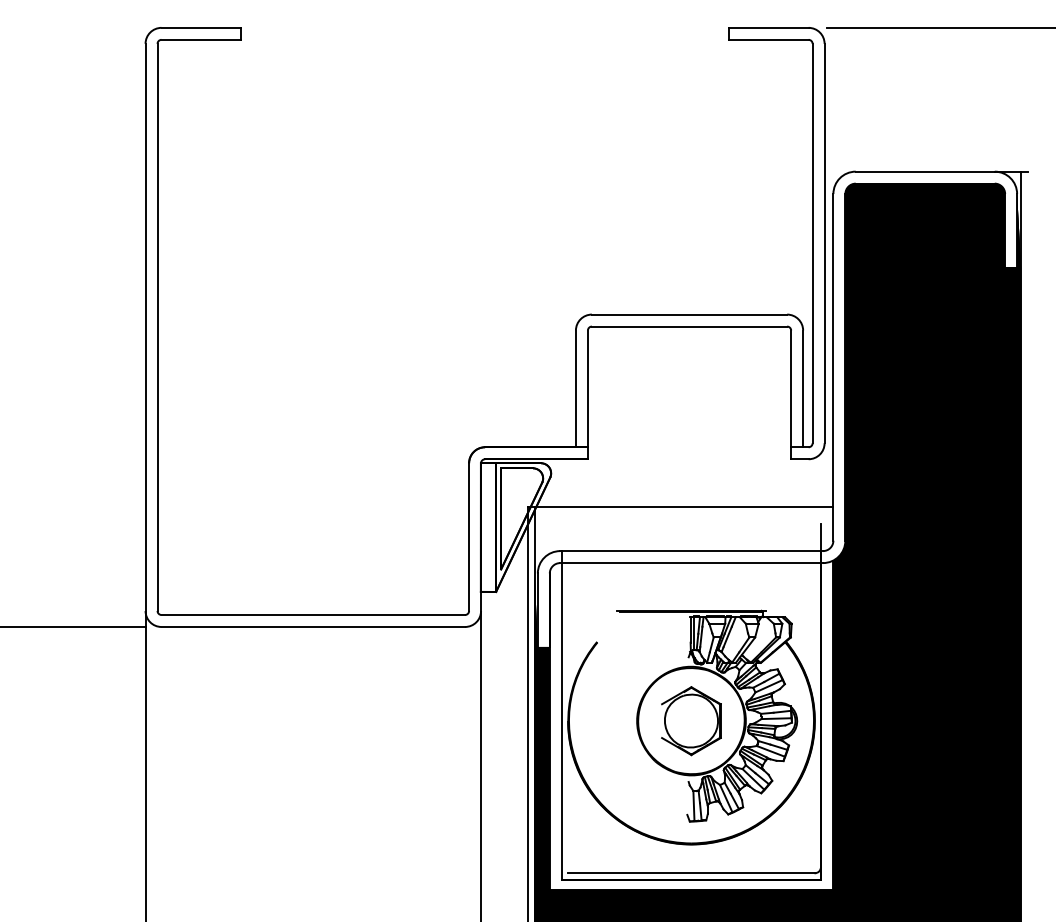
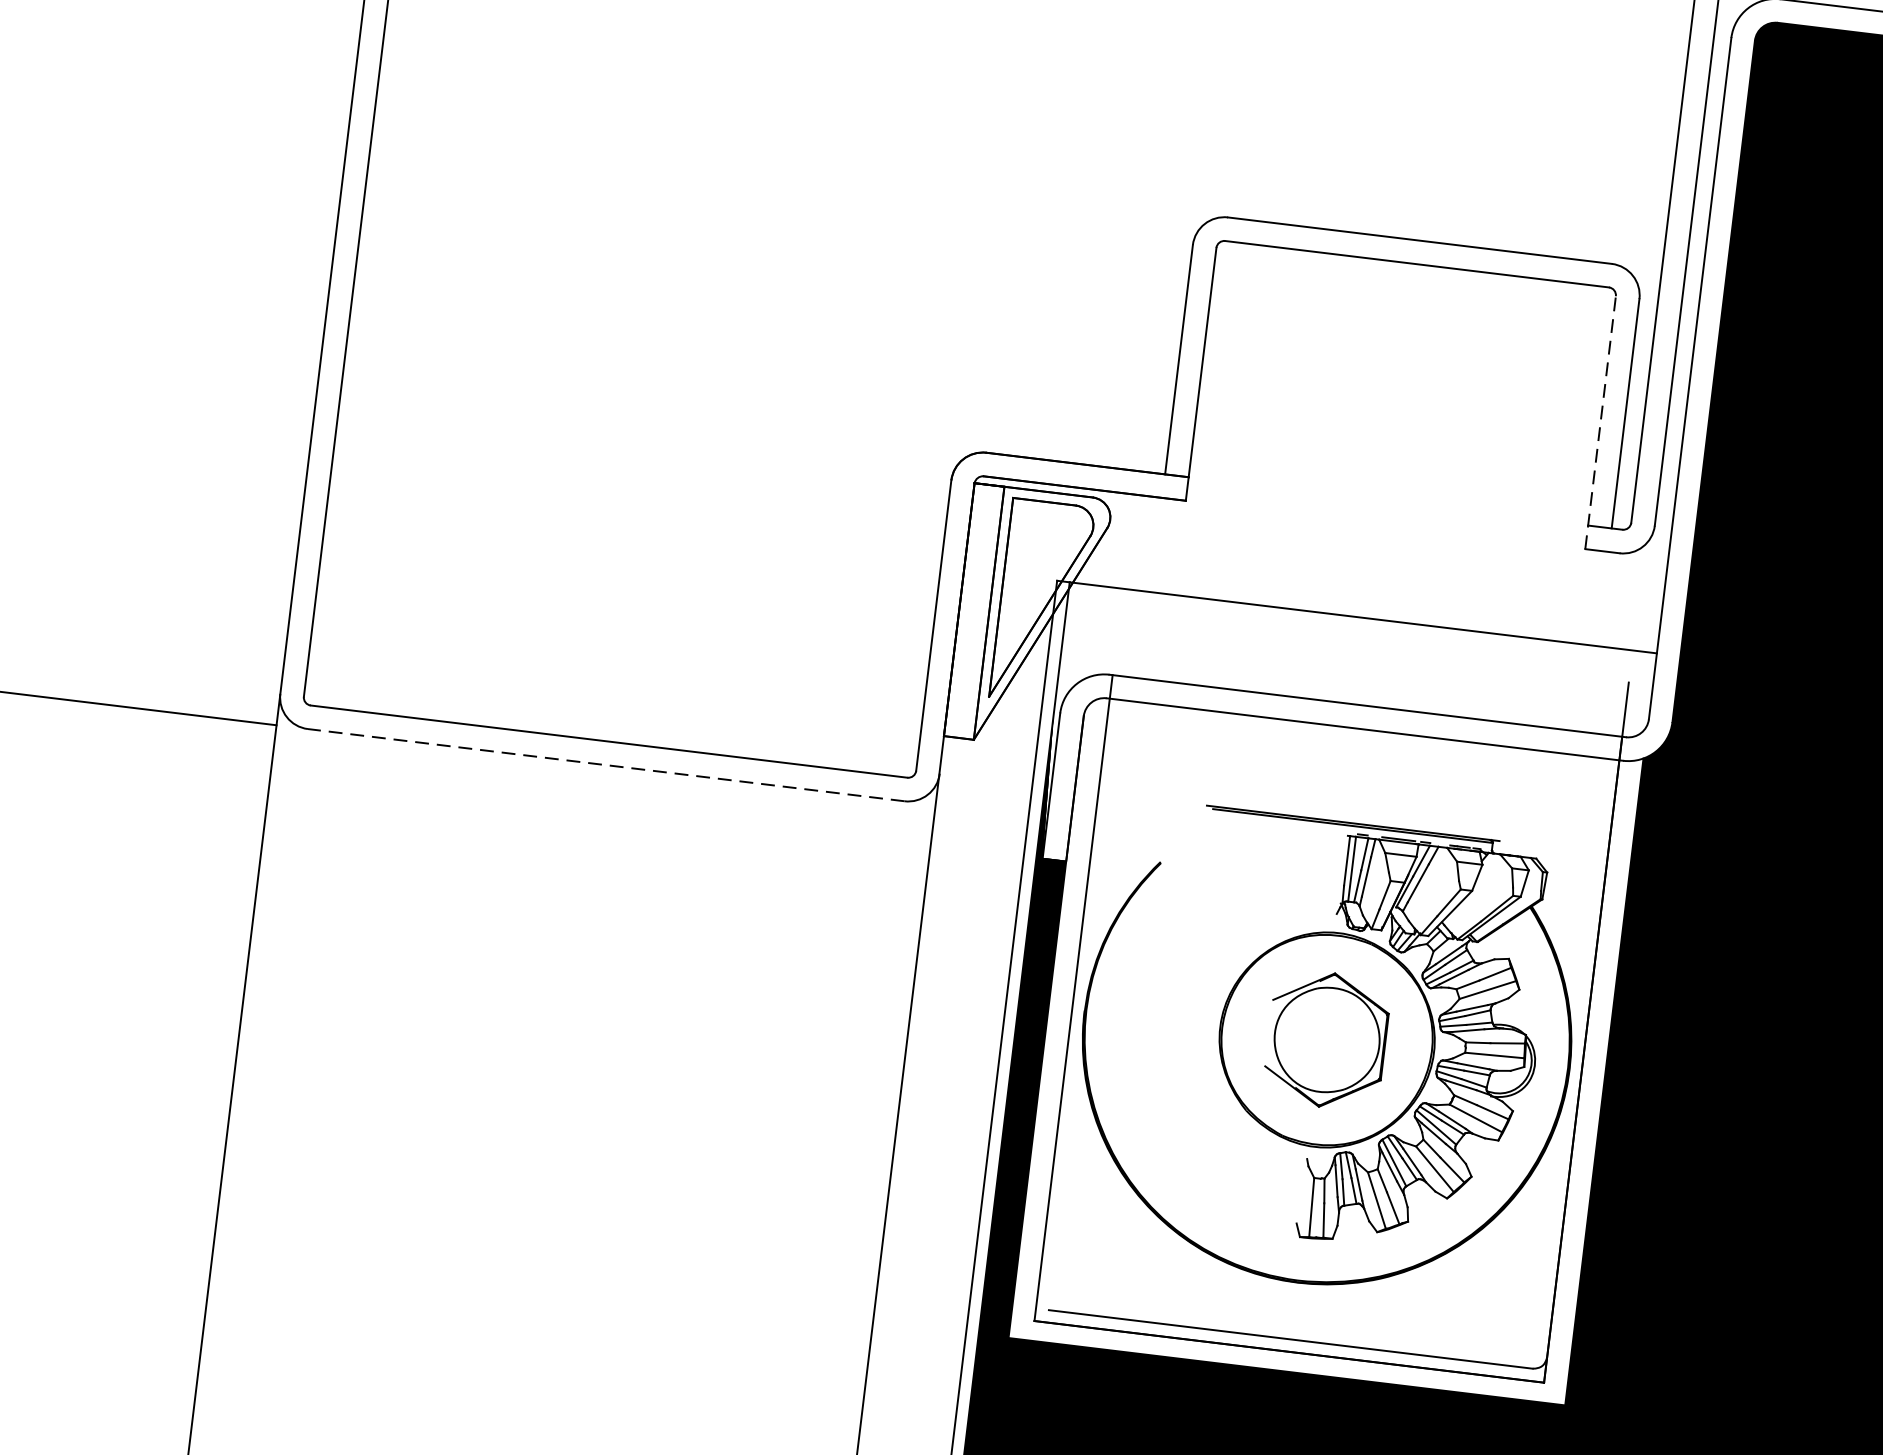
line: (791, 394) -> (1601, 421), solid -> dashed
line: (313, 626) -> (606, 764), solid -> dashed

